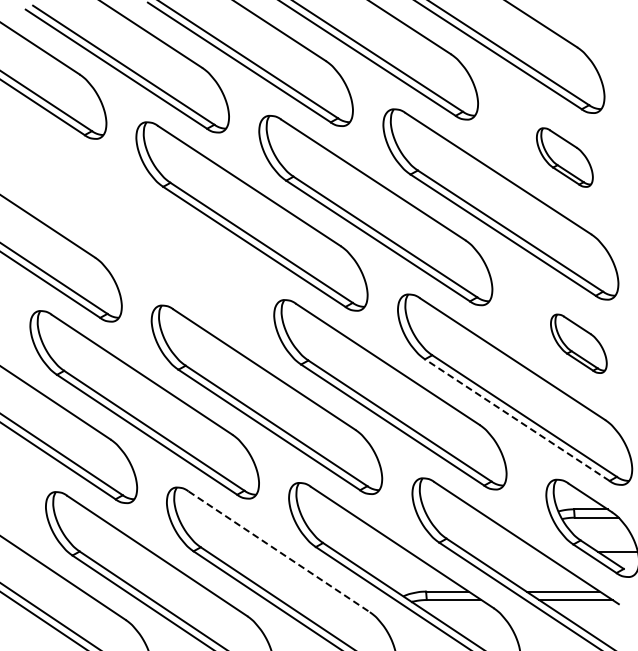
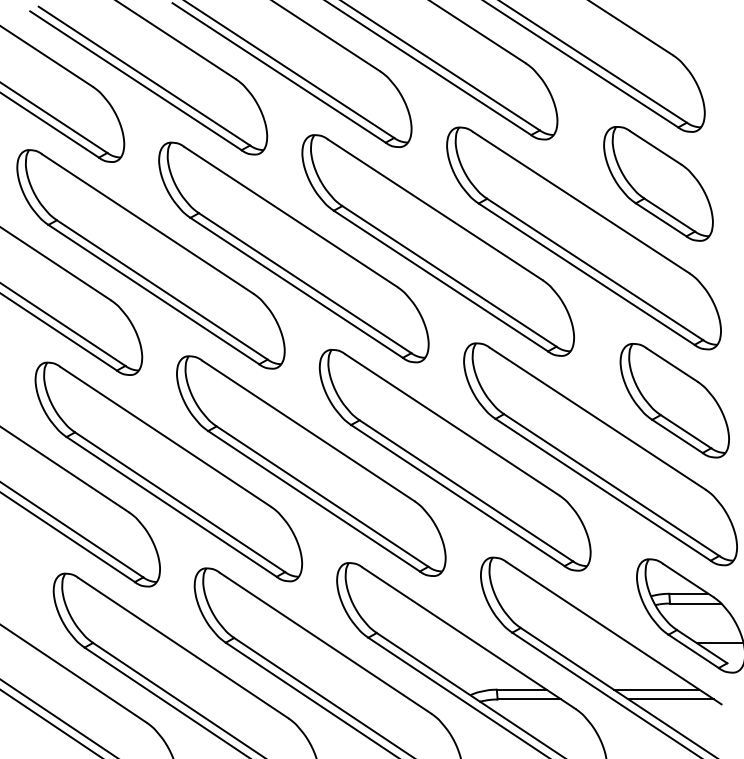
part: (564, 157) -> (658, 183), size x1.67
part: (129, 222) -> (151, 259), added
part: (578, 343) -> (674, 400), size x1.67
line: (517, 420) -> (603, 490), dashed -> solid
line: (279, 551) -> (325, 642), dashed -> solid

